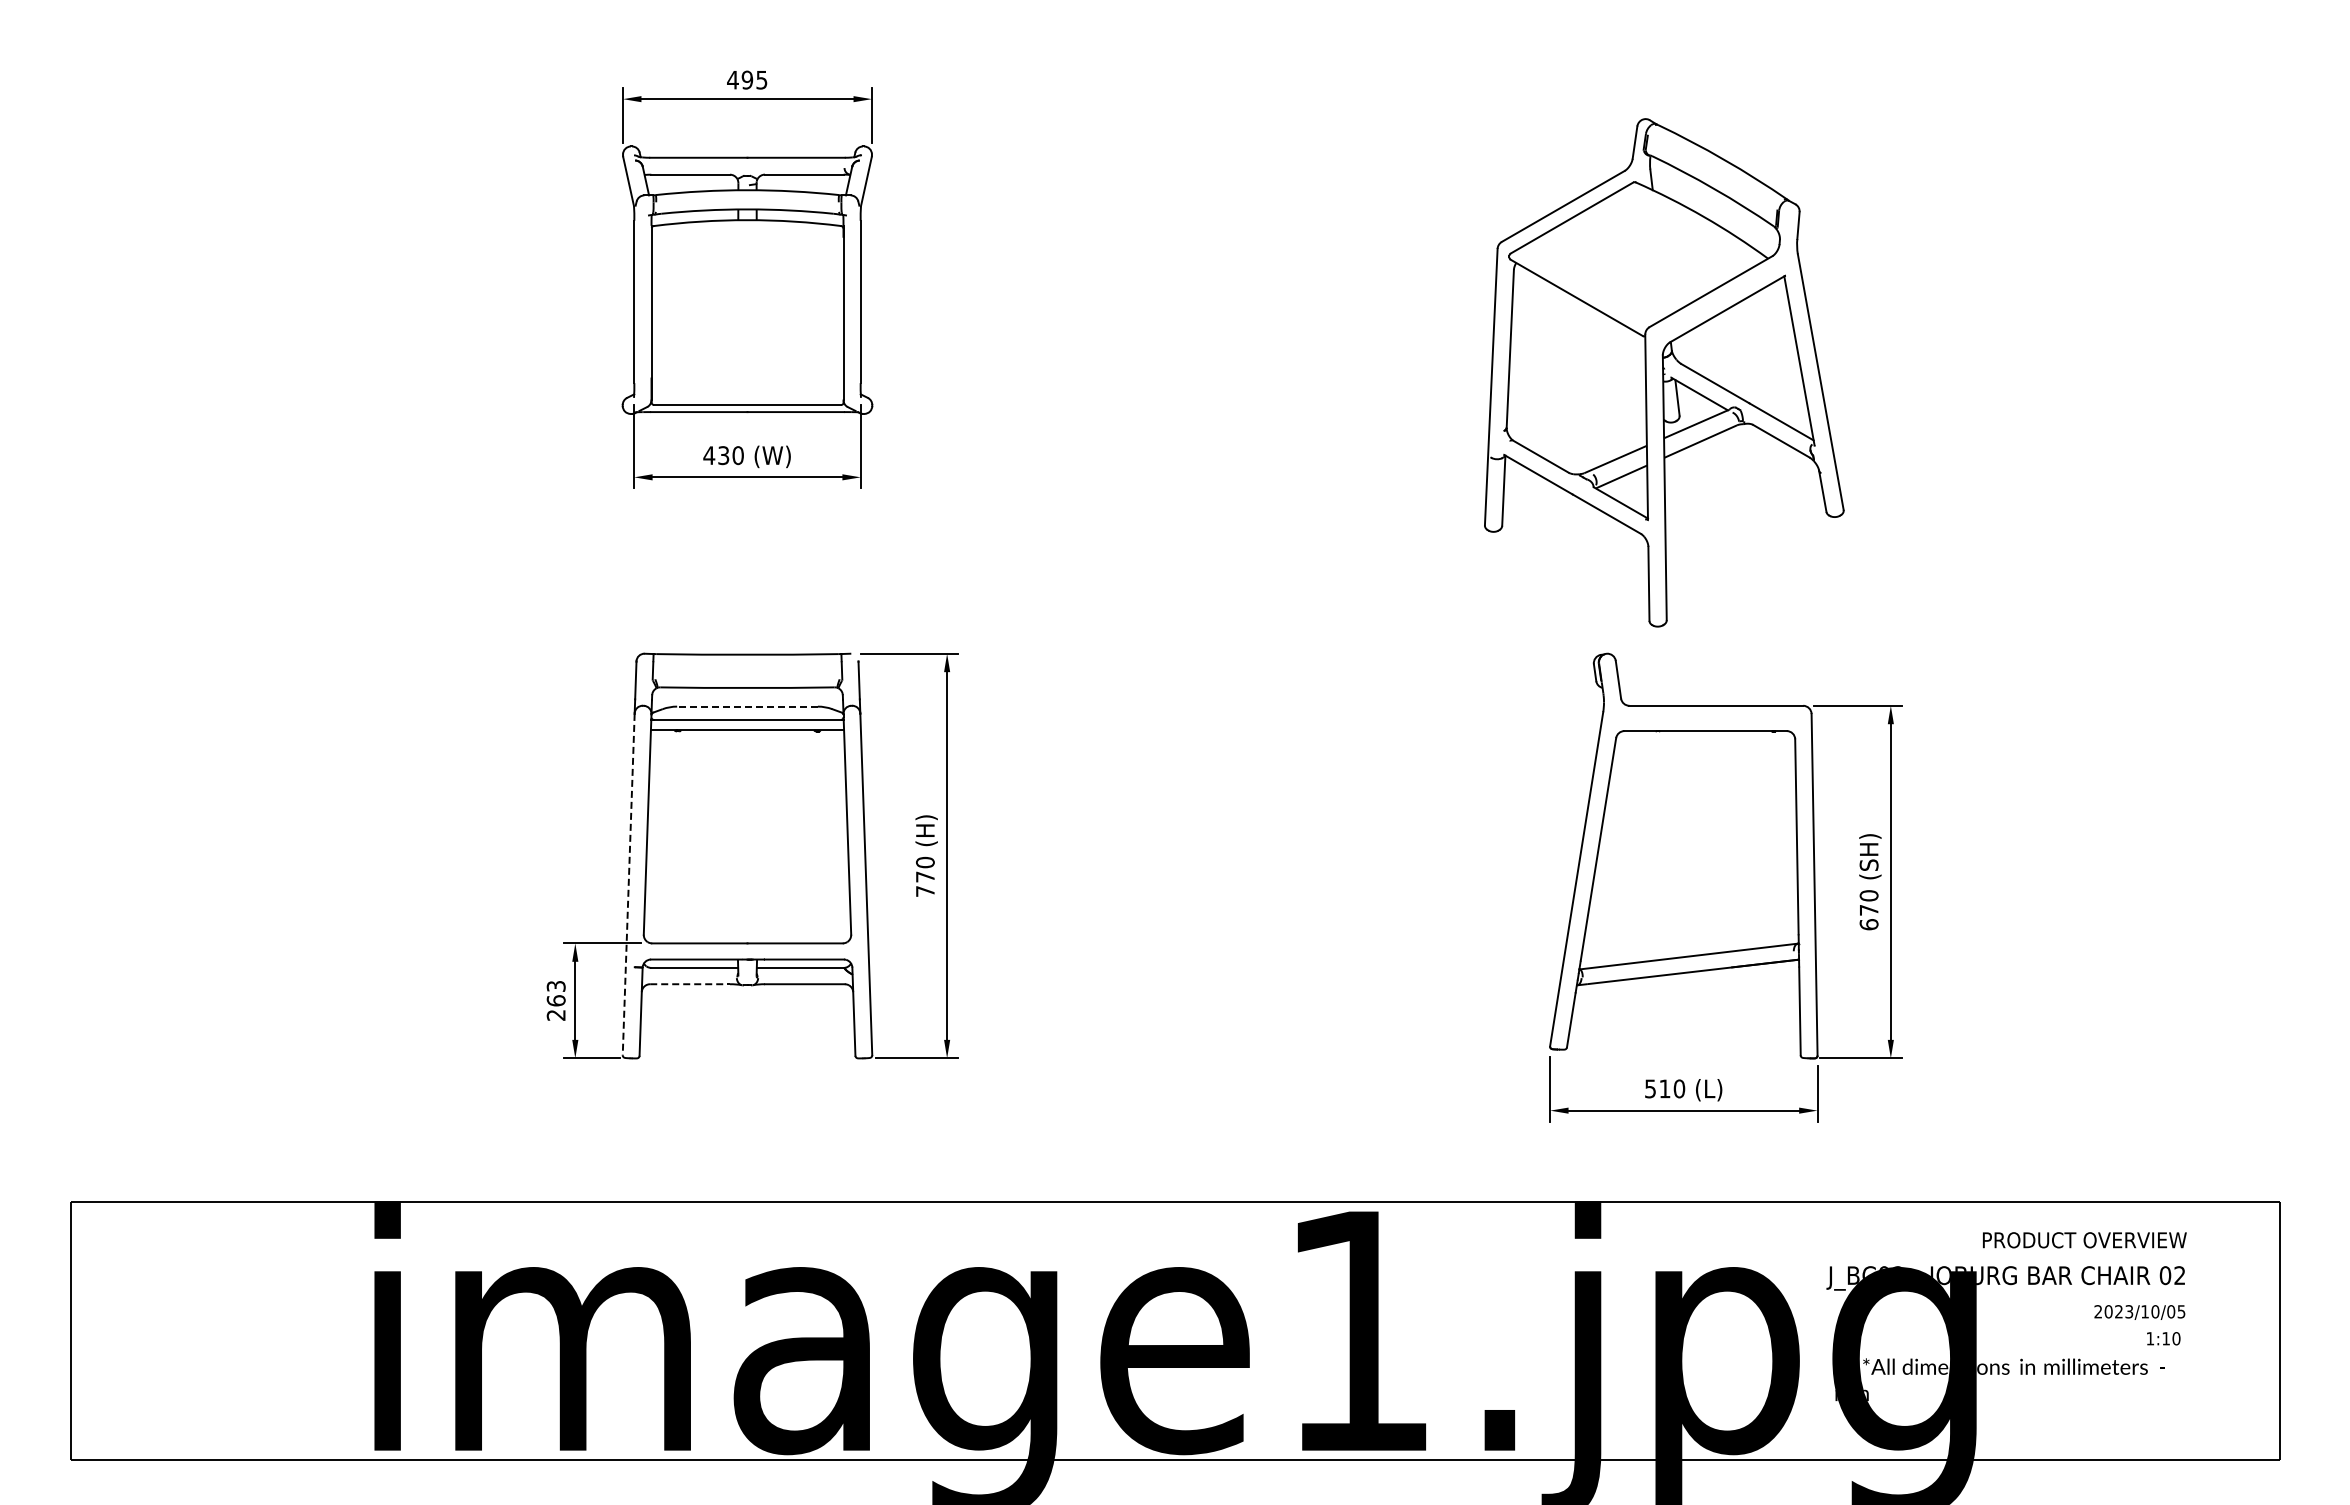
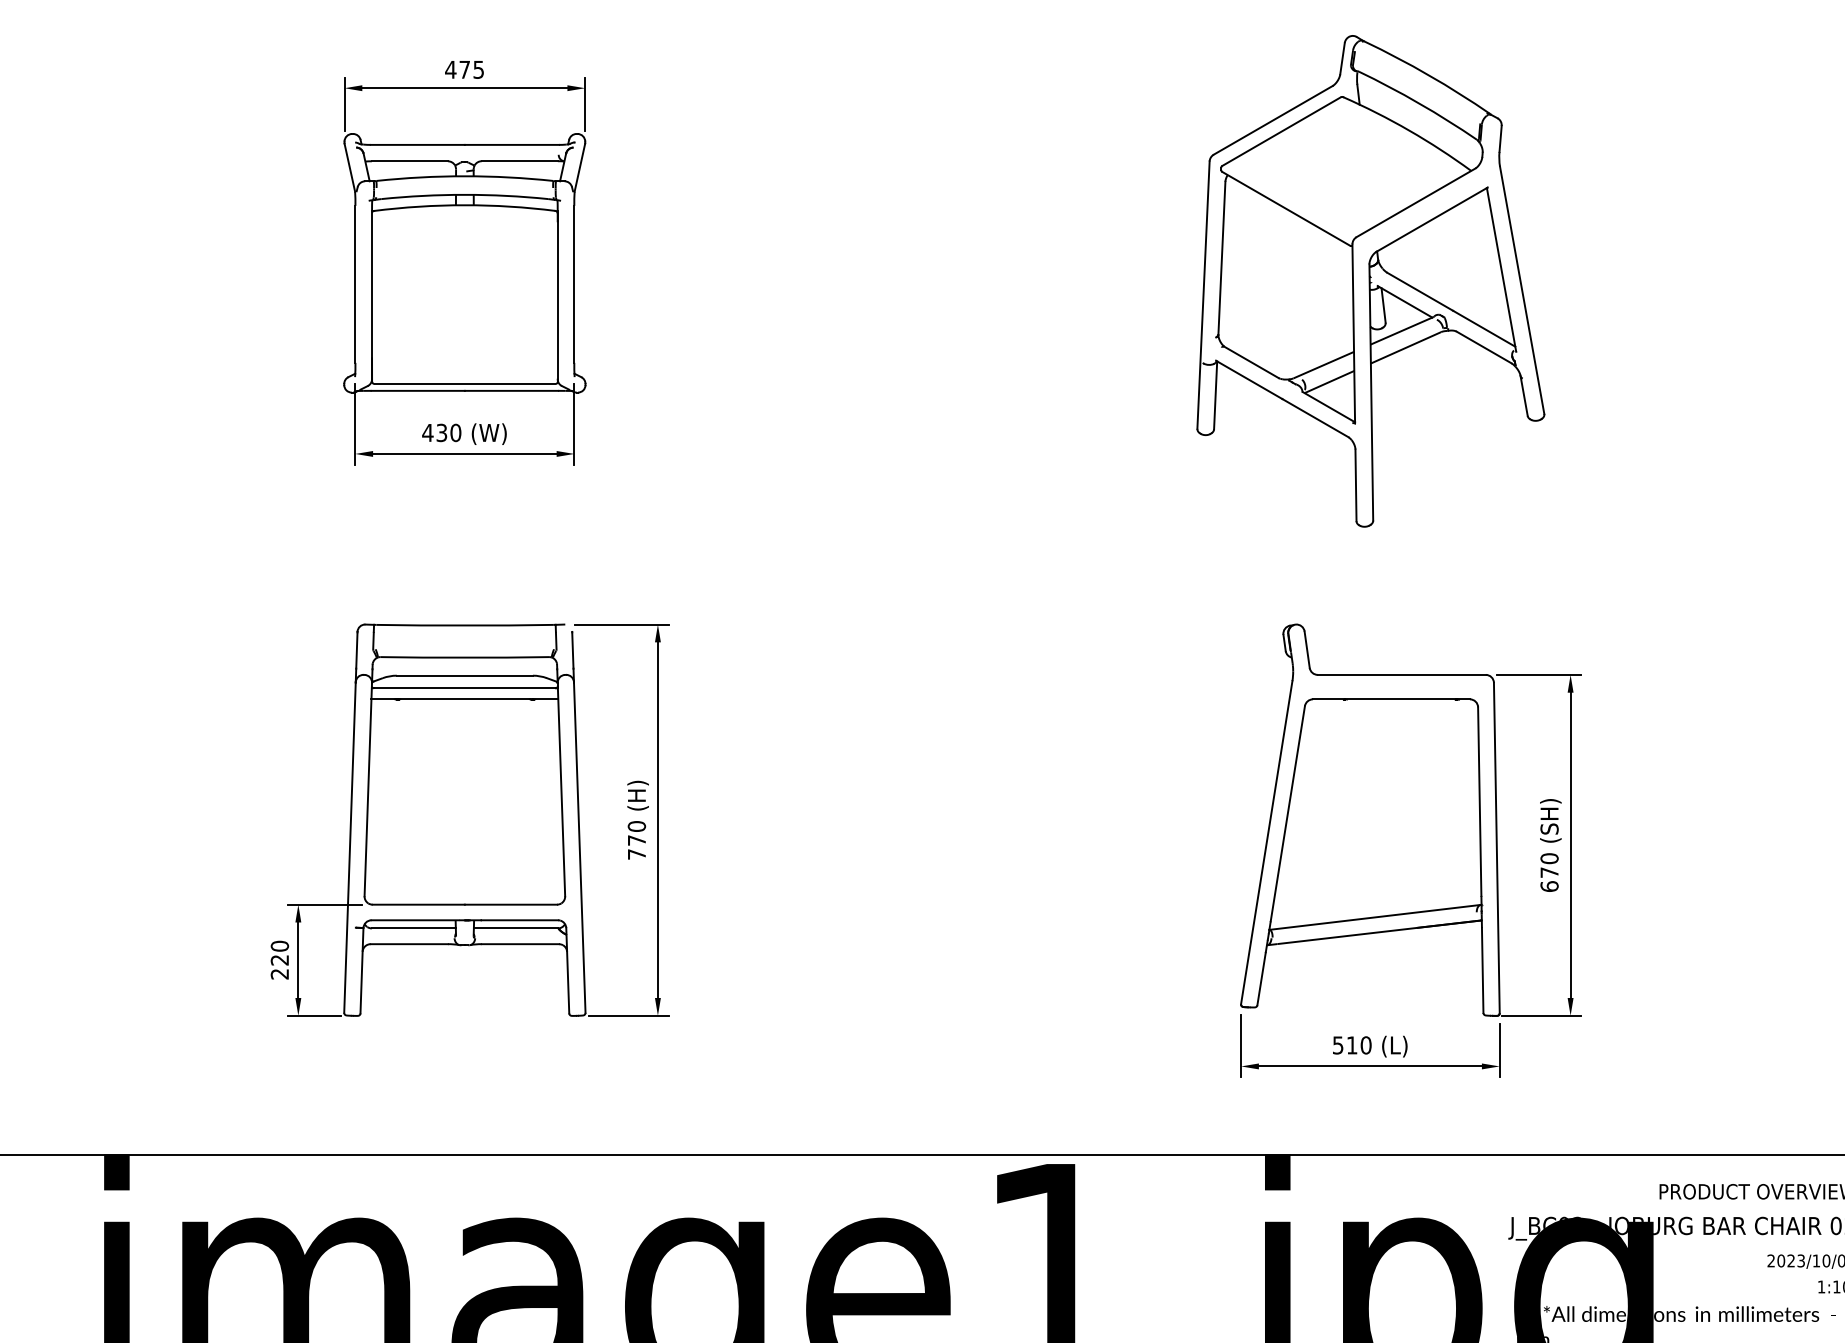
text: (747, 79) -> (464, 69), 495 -> 475
part: (1664, 372) -> (1371, 281), moved
line: (747, 706) -> (464, 675), dashed -> solid
line: (628, 884) -> (349, 847), dashed -> solid
line: (690, 984) -> (409, 944), dashed -> solid
text: (555, 993) -> (279, 953), 263 -> 220

